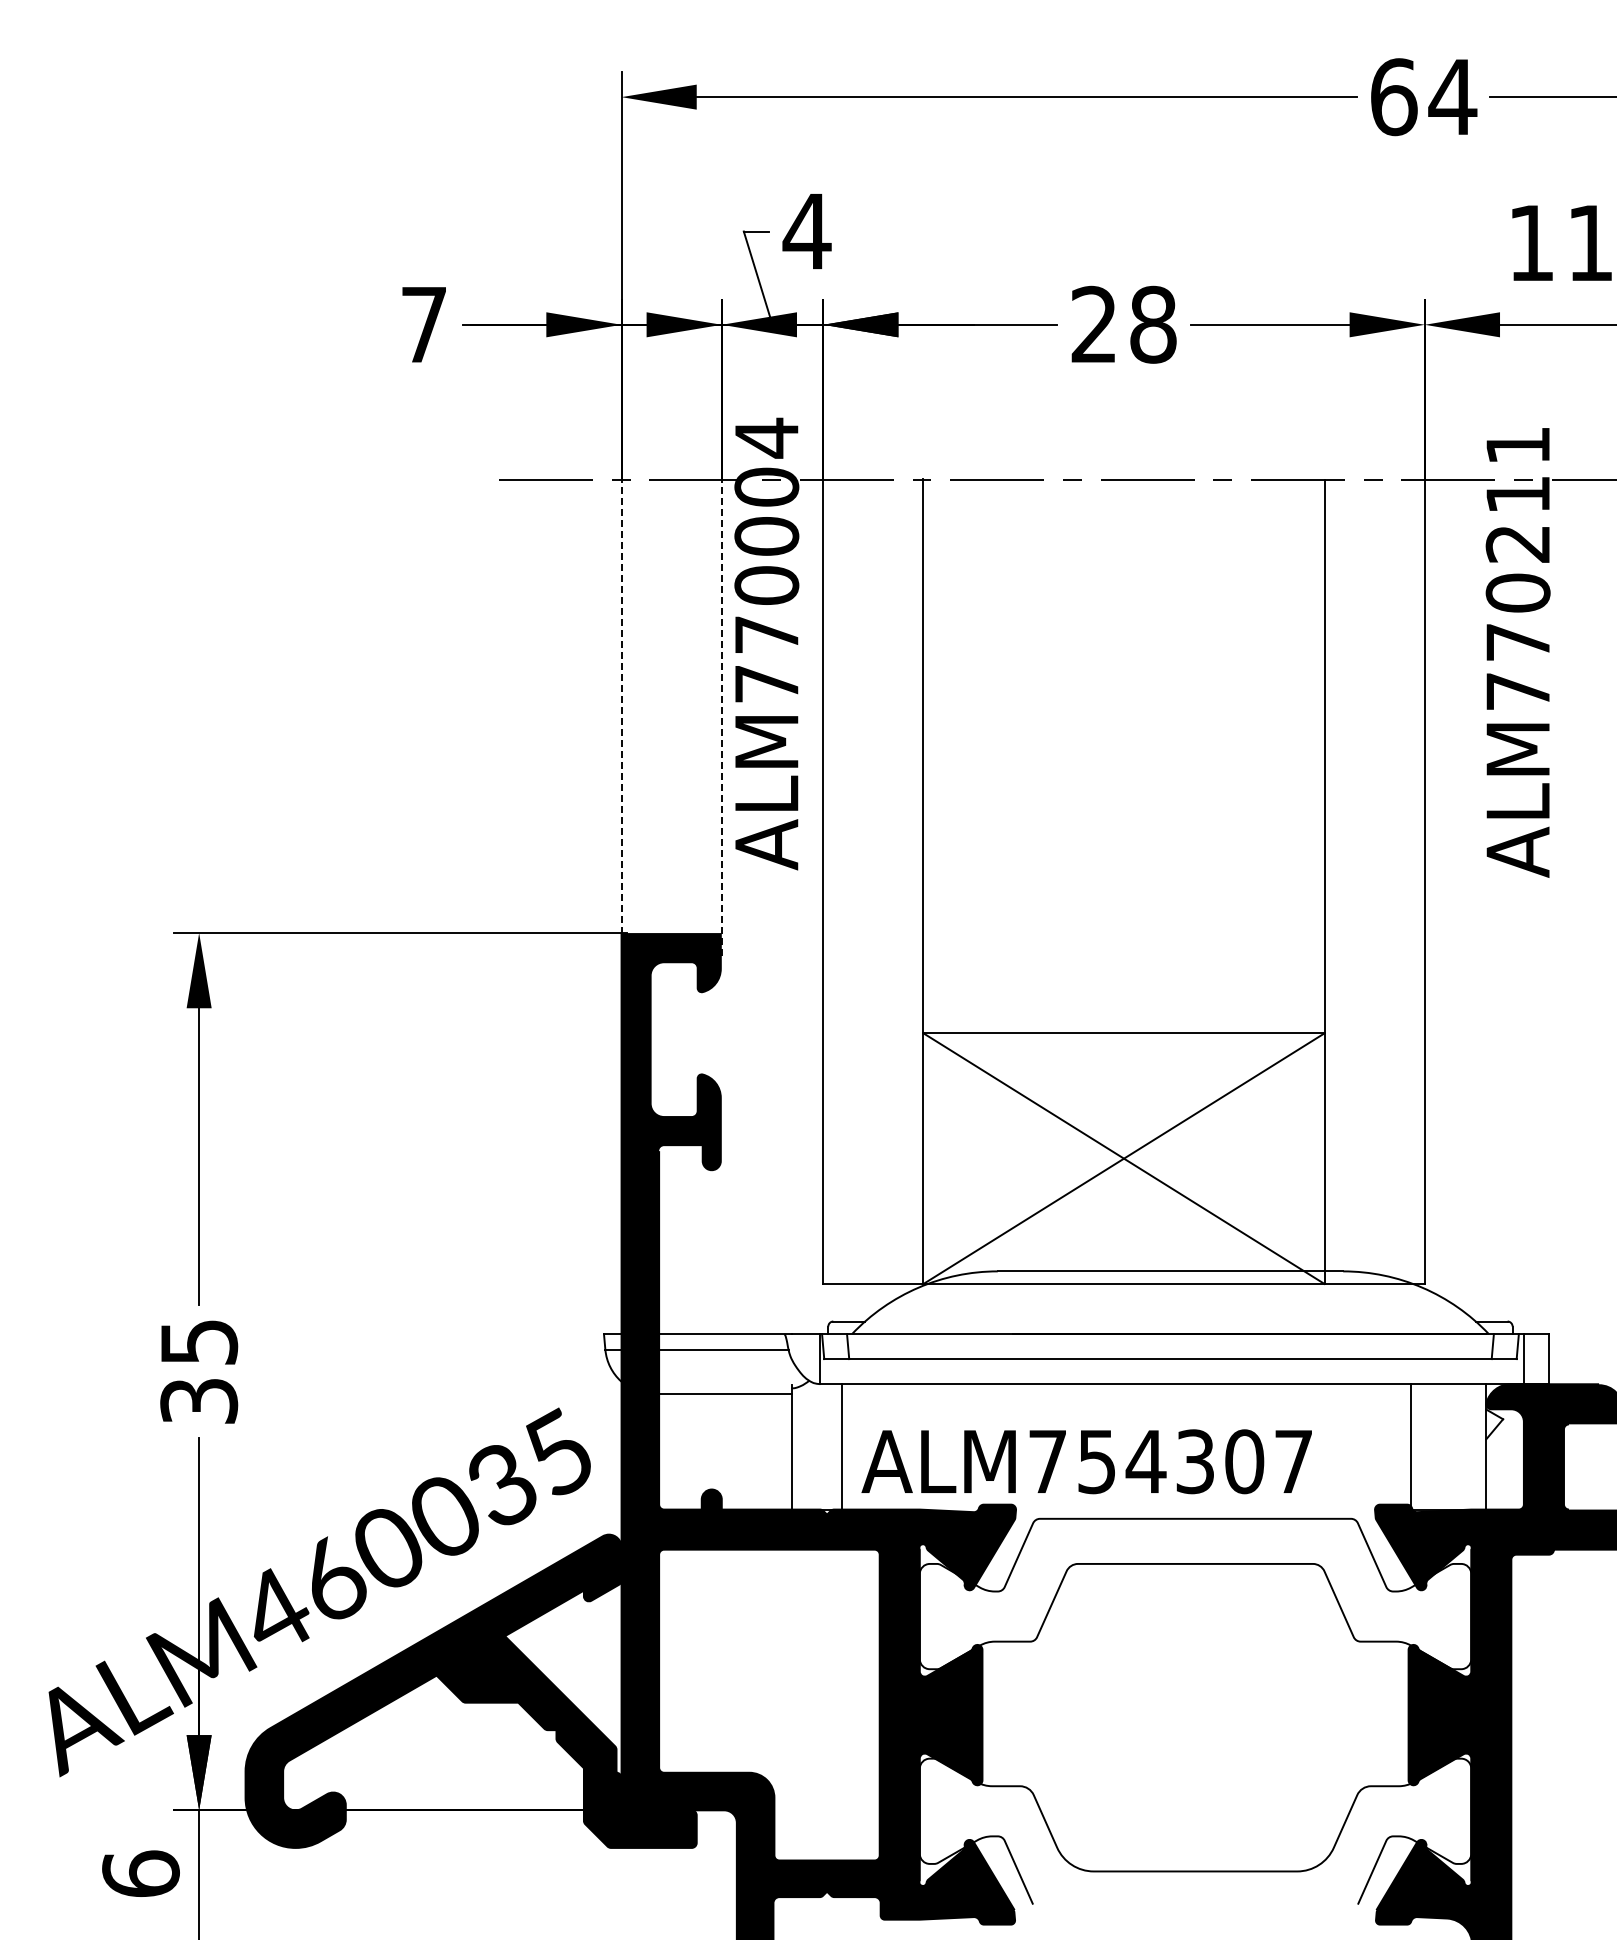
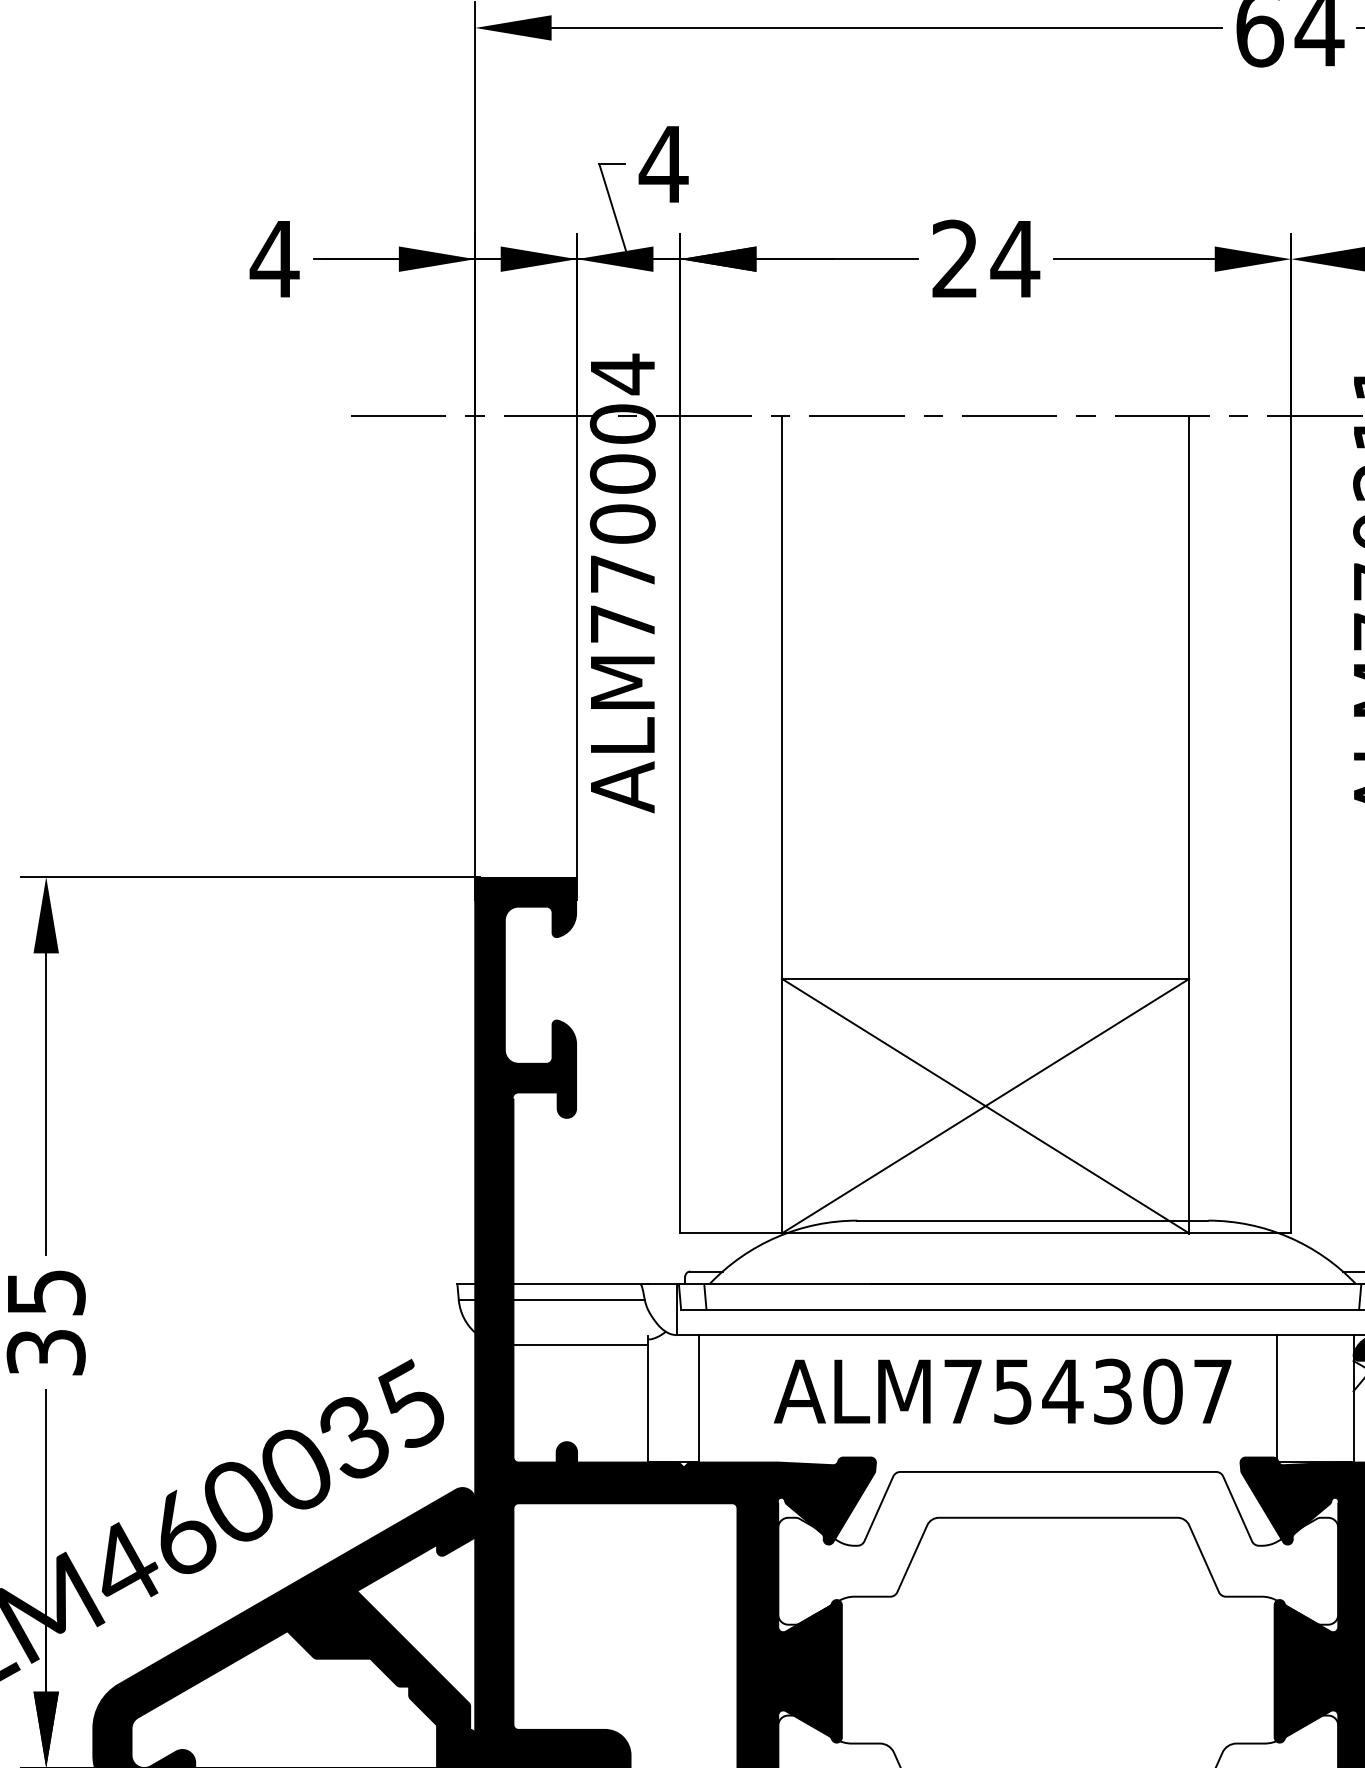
text: (423, 324) -> (274, 258), 7 -> 4
text: (1152, 324) -> (1014, 258), 28 -> 24
line: (621, 717) -> (475, 658), dashed -> solid
line: (721, 717) -> (576, 658), dashed -> solid
text: (1086, 1461) -> (1002, 1391), moved

